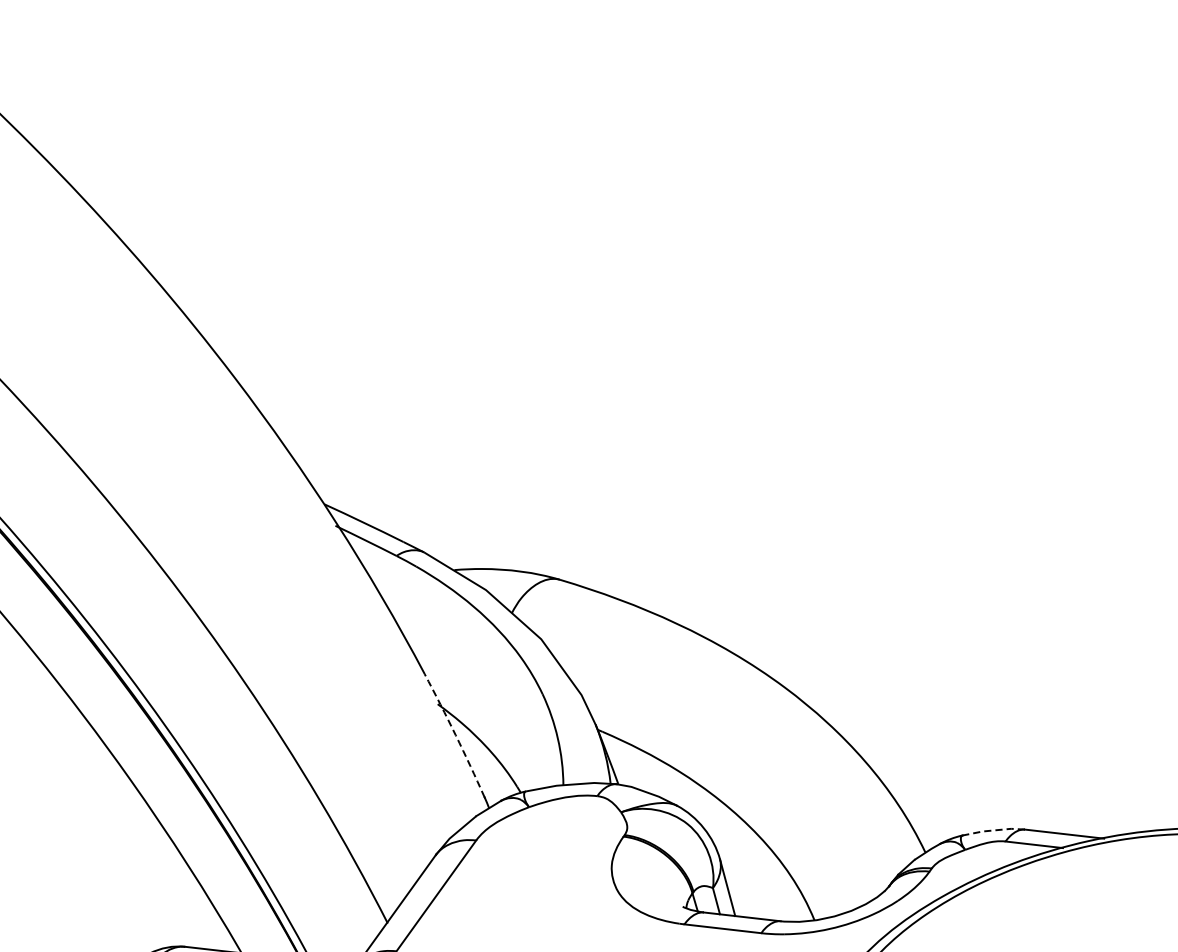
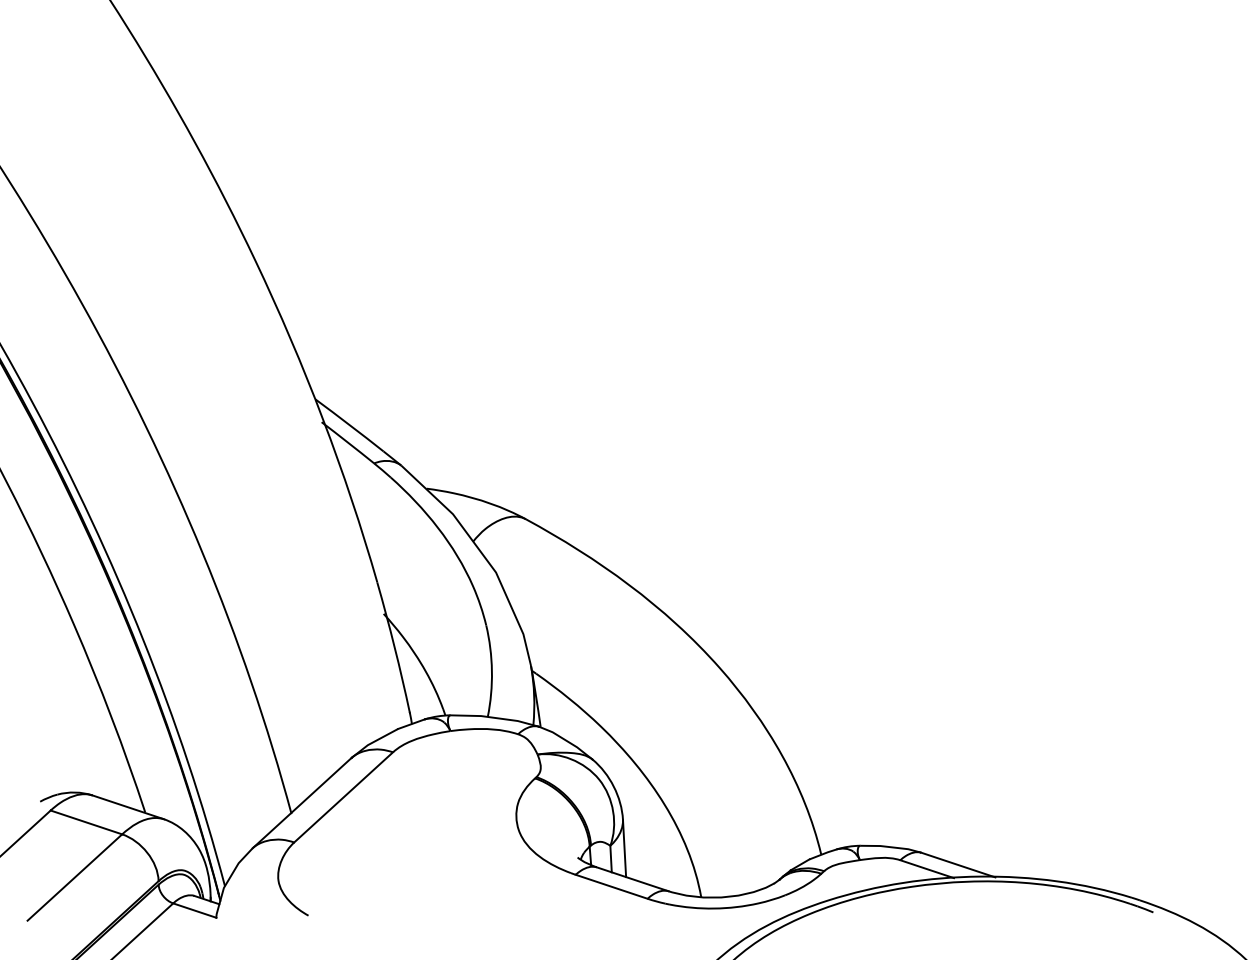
arc: (455, 735) -> (394, 647), dashed -> solid
line: (993, 830) -> (890, 847), dashed -> solid

